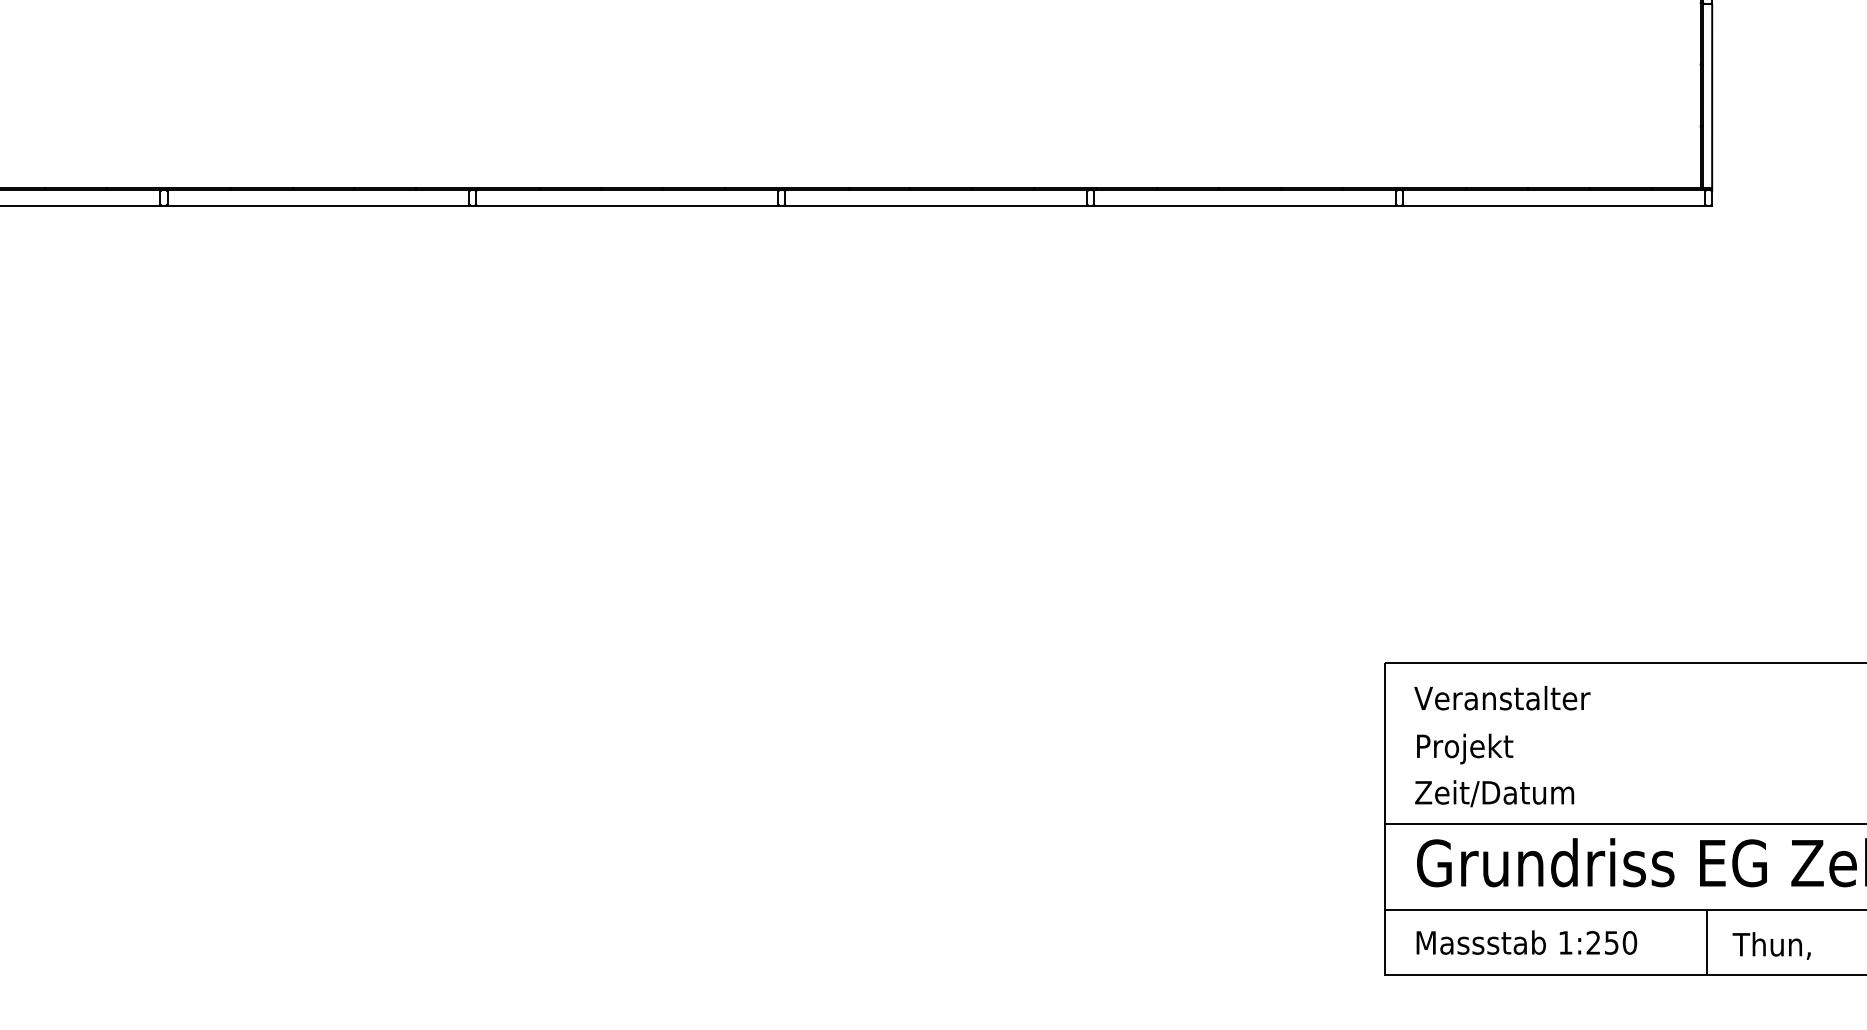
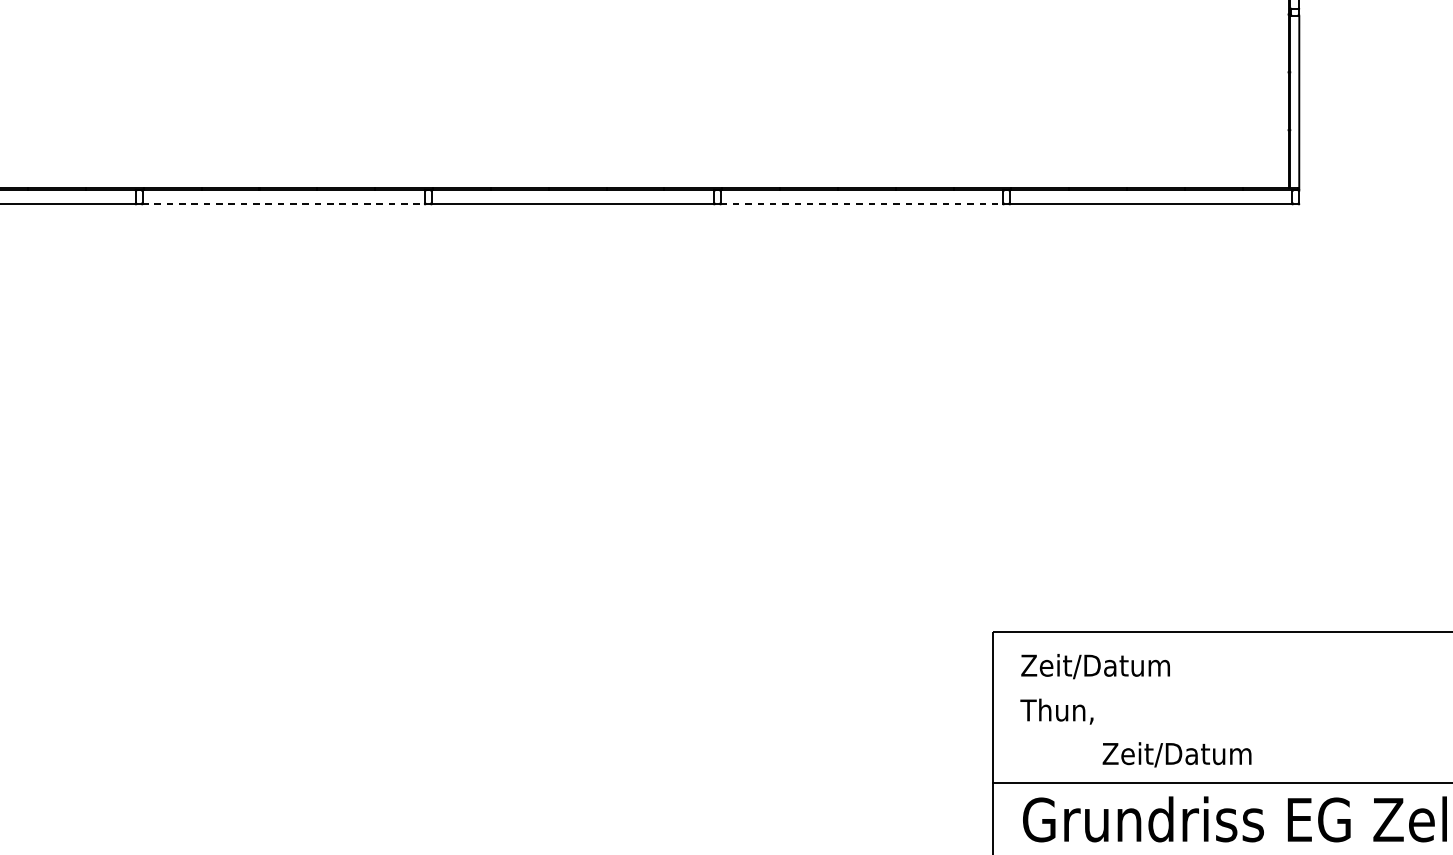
line: (627, 205) -> (283, 204), solid -> dashed
line: (1245, 205) -> (862, 204), solid -> dashed
text: (1502, 699) -> (1102, 666), Veranstalter -> Zeit/Datum
text: (1463, 748) -> (1066, 712), Projekt -> Thun,
text: (1494, 793) -> (1176, 754), moved

